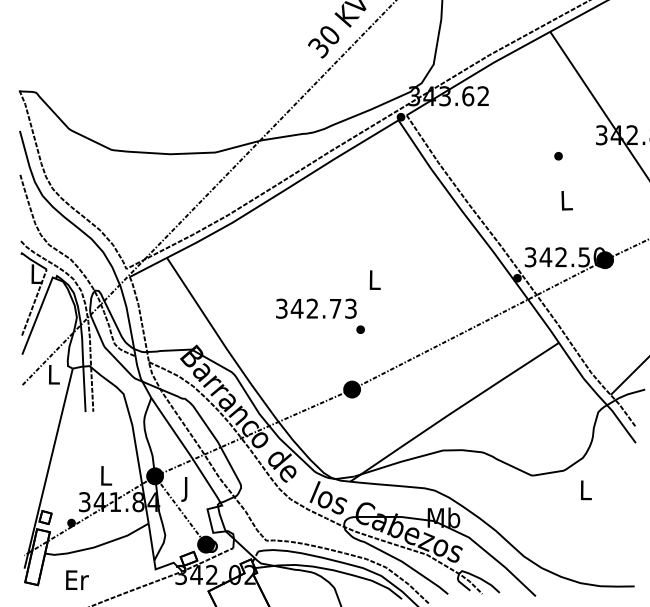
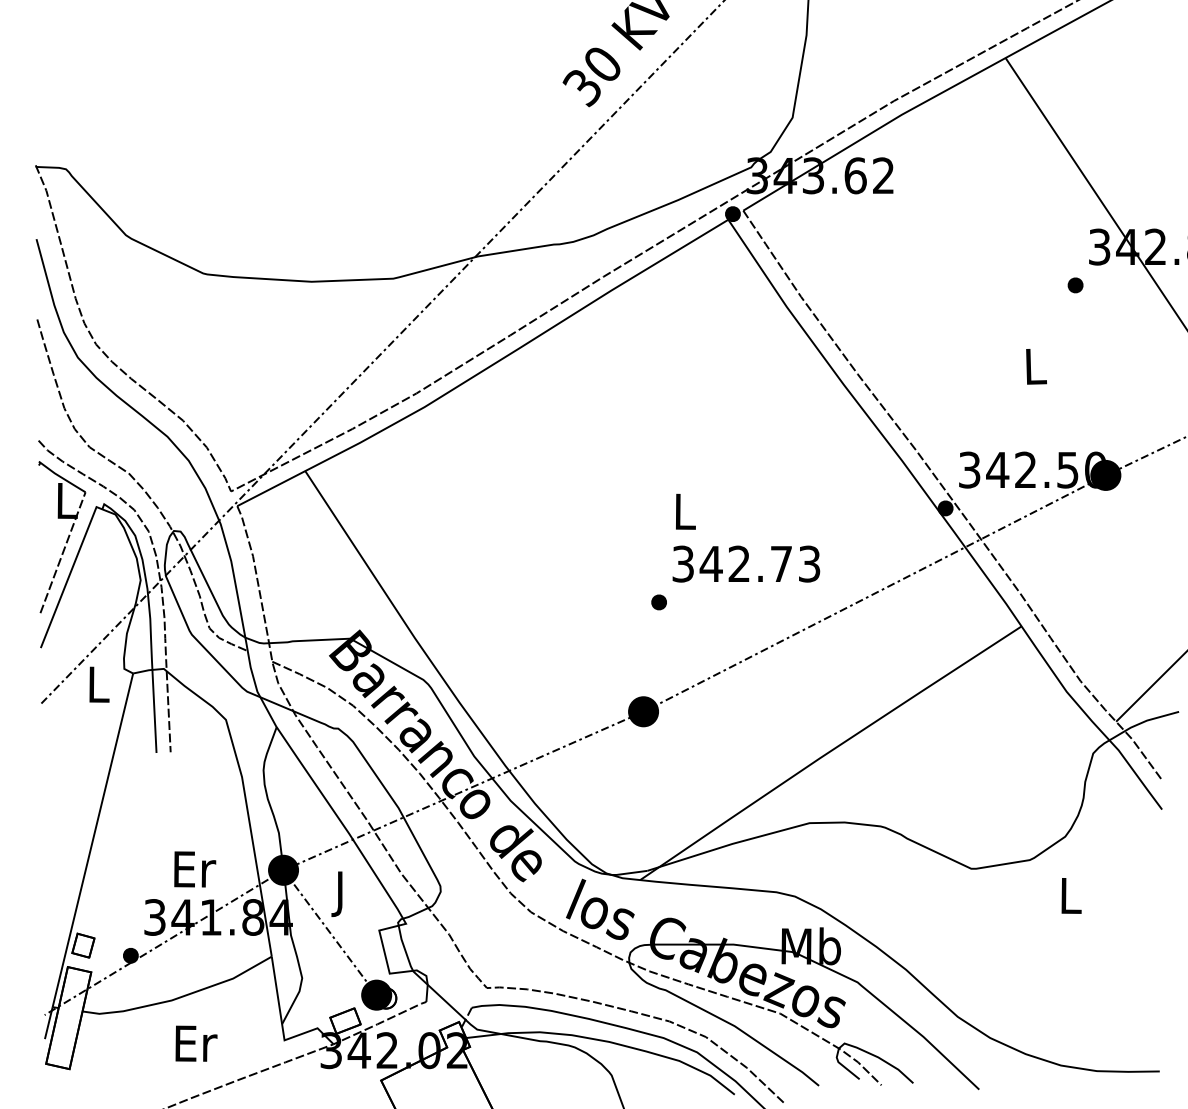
part: (558, 156) -> (1075, 285), moved
text: (316, 308) -> (746, 563), moved
text: (106, 475) -> (194, 868), L -> Er
text: (77, 579) -> (196, 1042), moved

